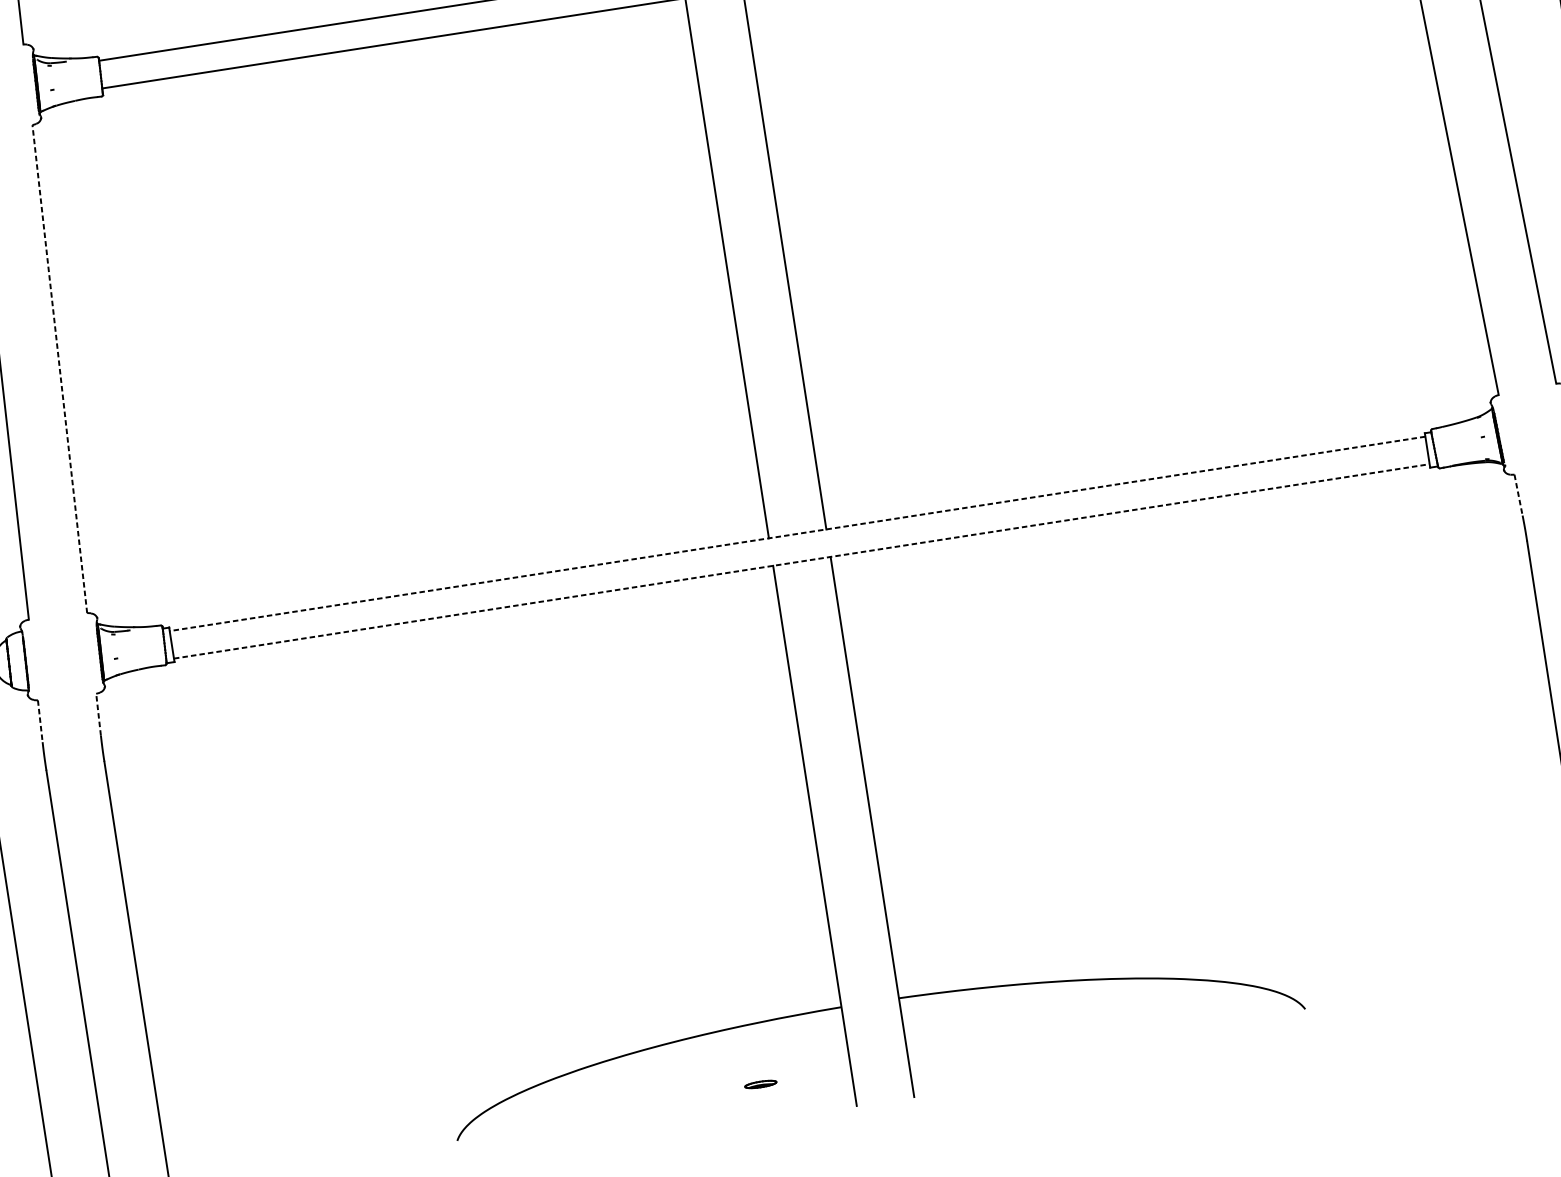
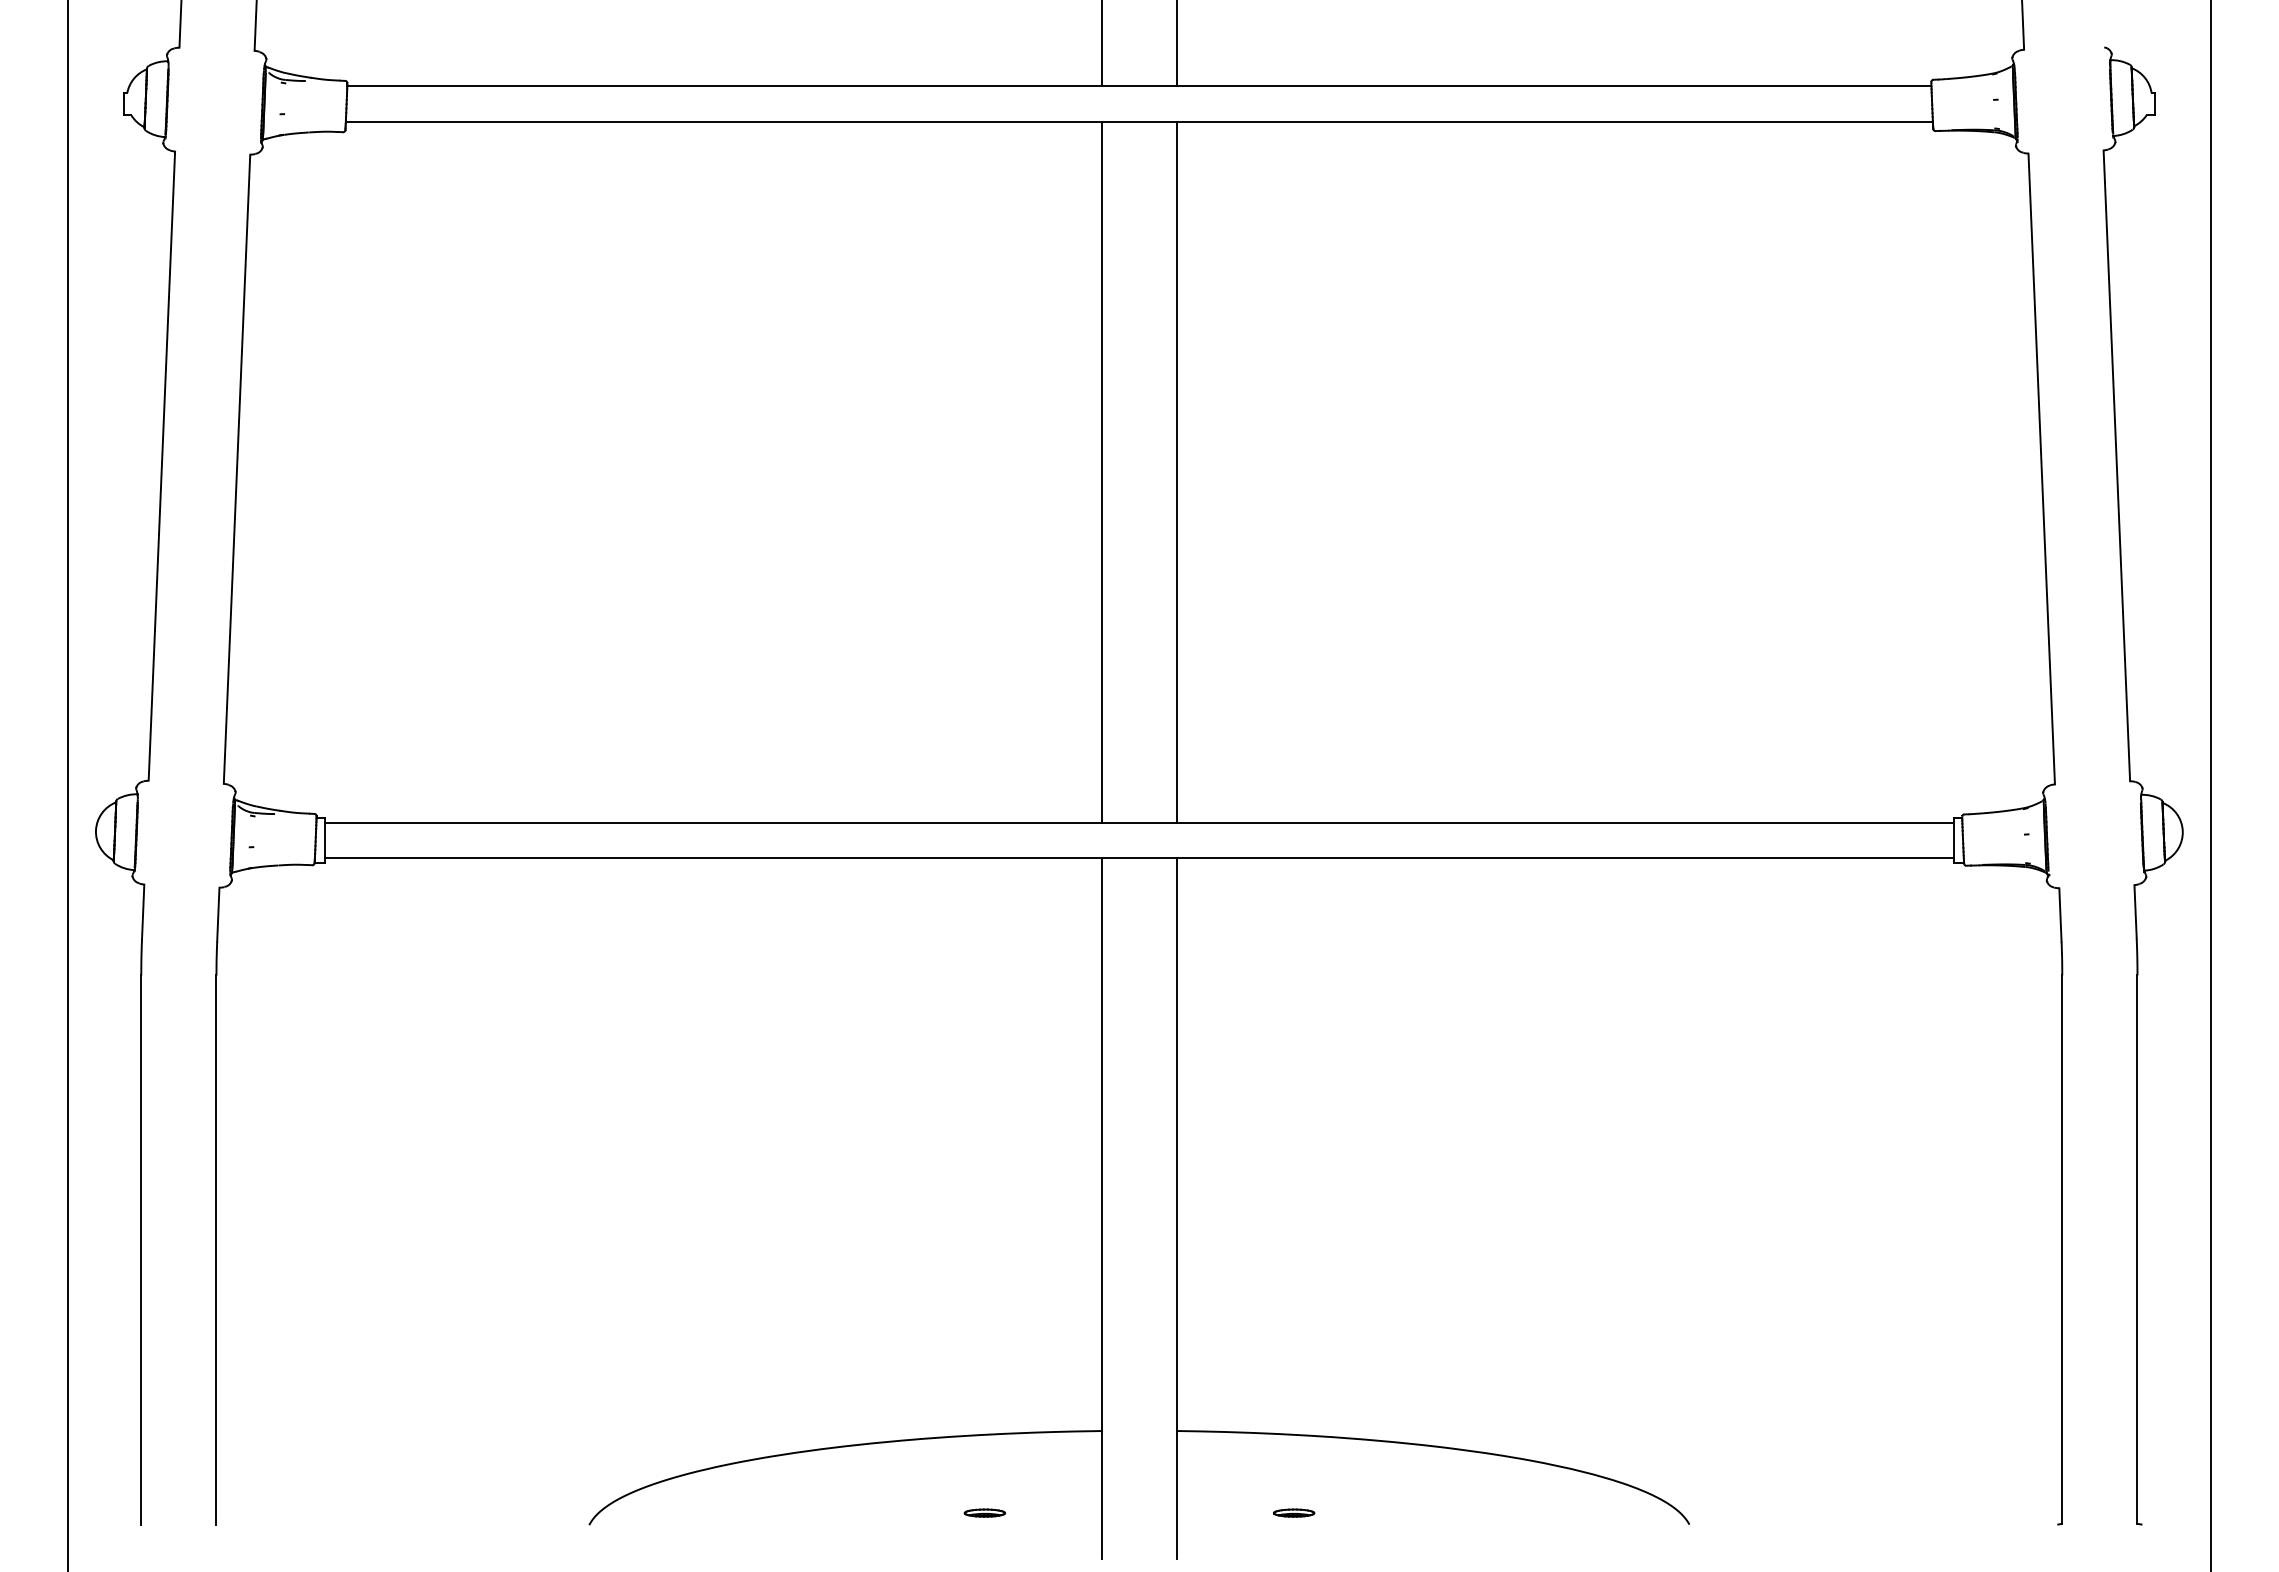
line: (60, 369) -> (237, 469), dashed -> solid
line: (1518, 495) -> (2060, 915), dashed -> solid
line: (797, 533) -> (1139, 822), dashed -> solid
line: (801, 561) -> (1139, 858), dashed -> solid
line: (98, 714) -> (218, 914), dashed -> solid
line: (40, 721) -> (143, 911), dashed -> solid
part: (999, 1047) -> (1294, 1512), added

